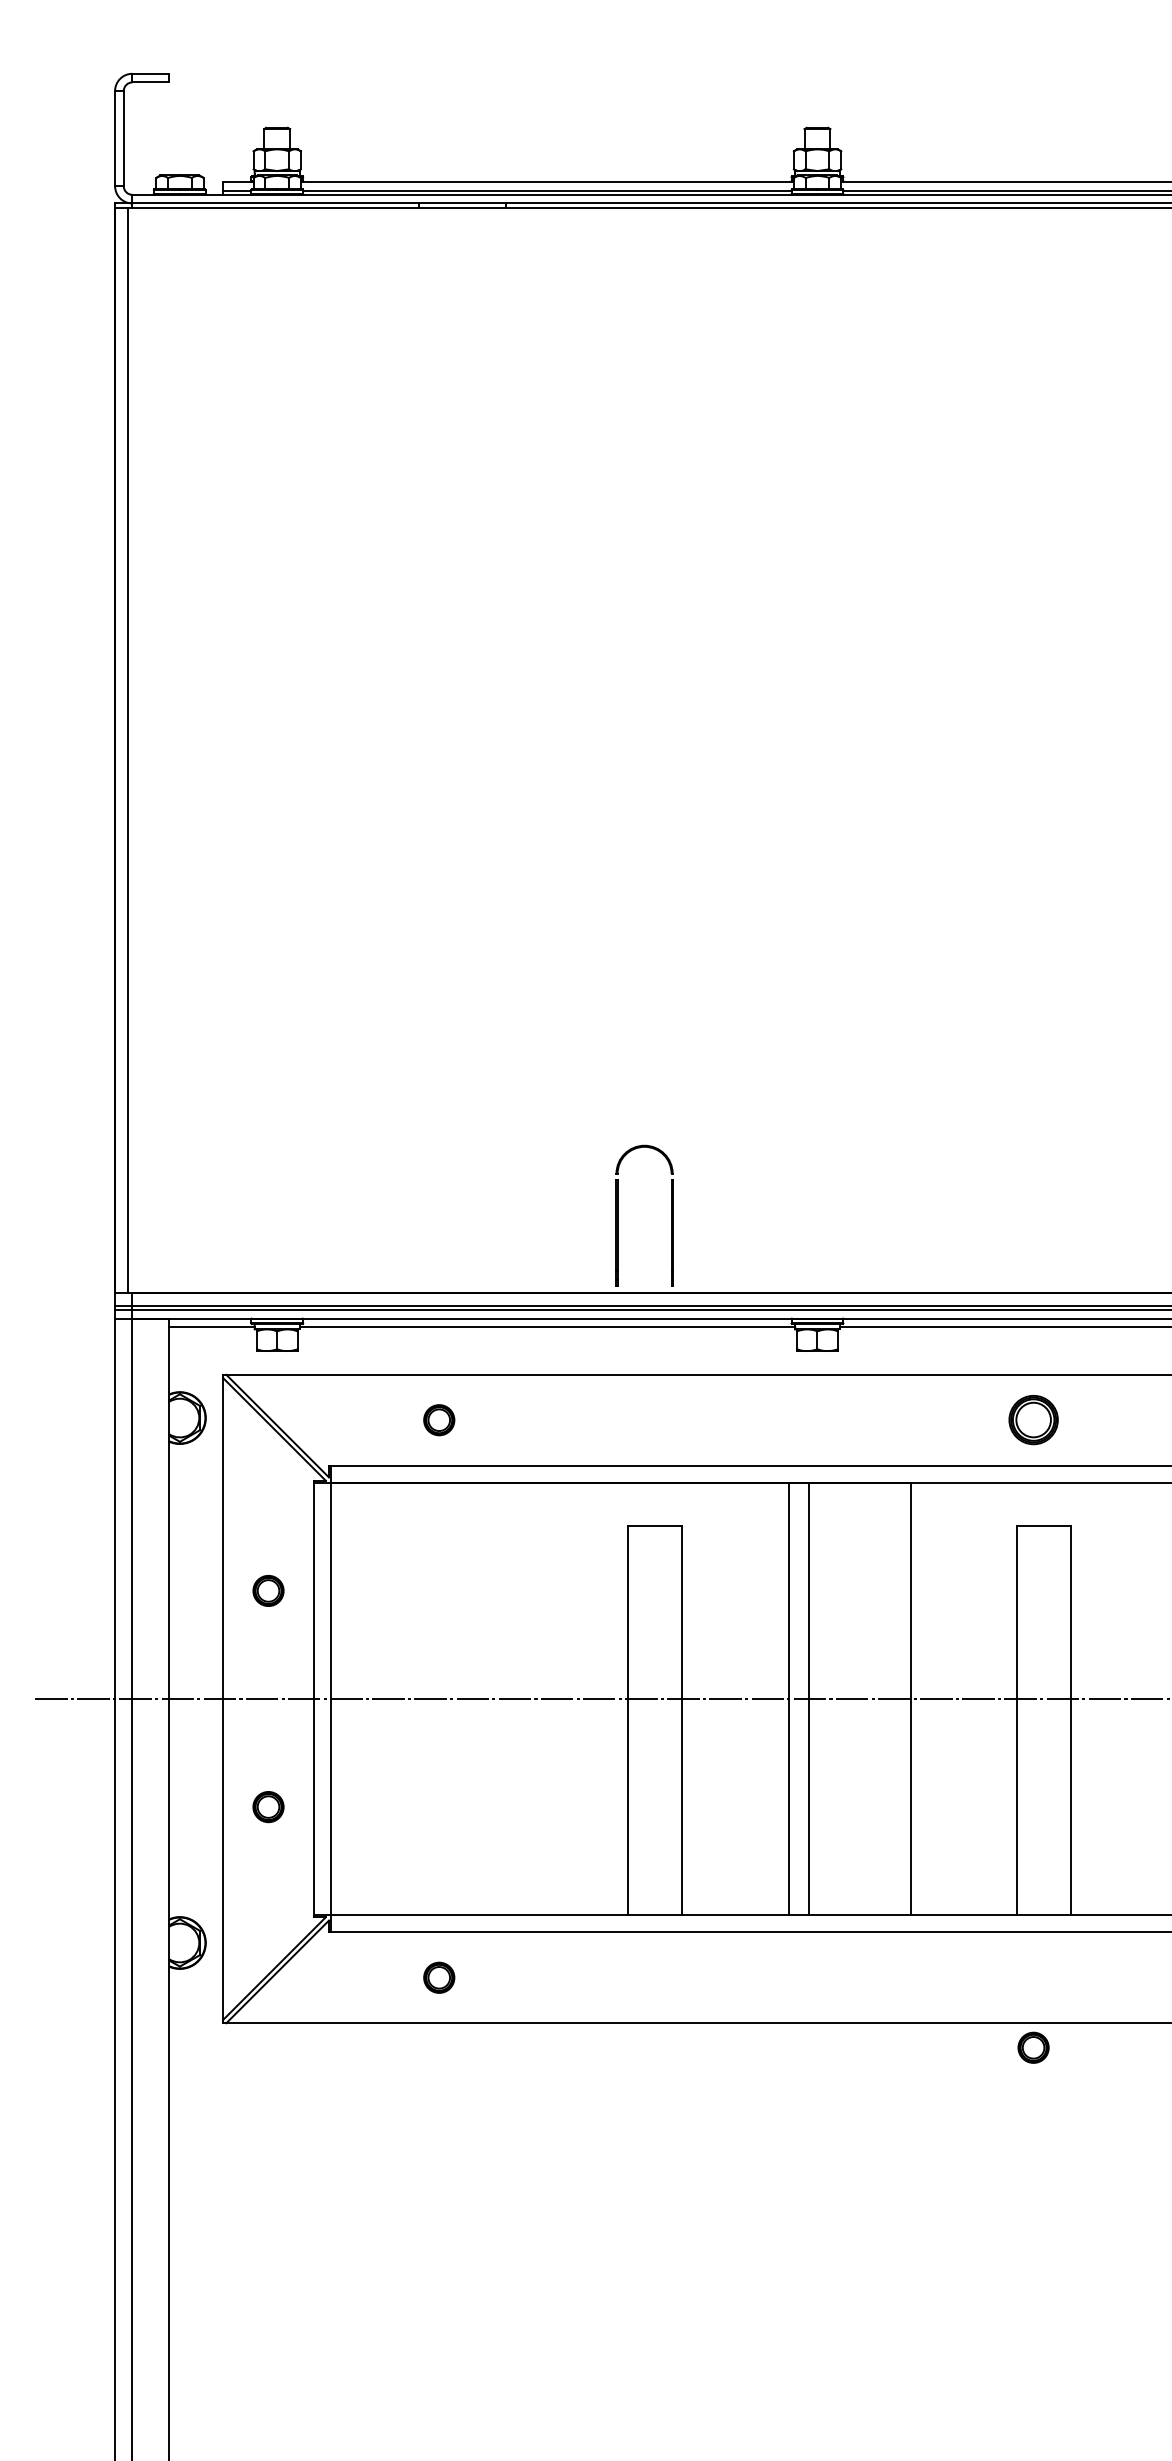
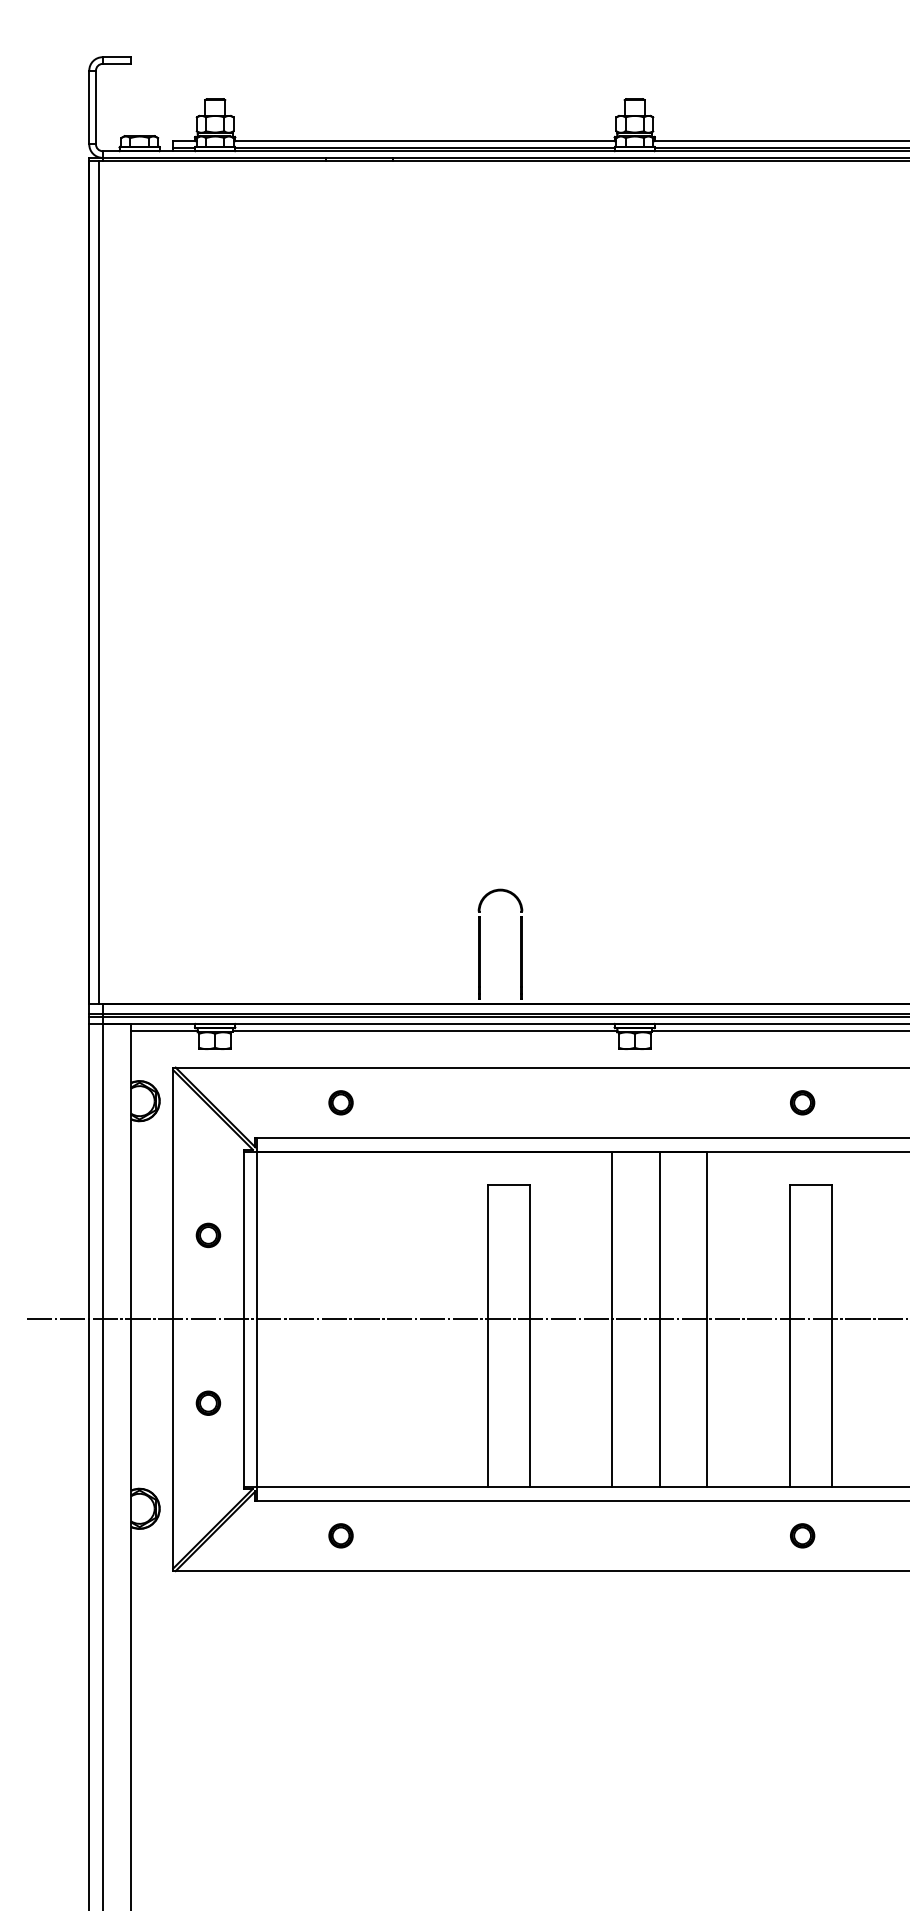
part: (1033, 1420) -> (802, 1103), size x0.62
line: (808, 1698) -> (659, 1318), moved
part: (1033, 2047) -> (802, 1535), moved

